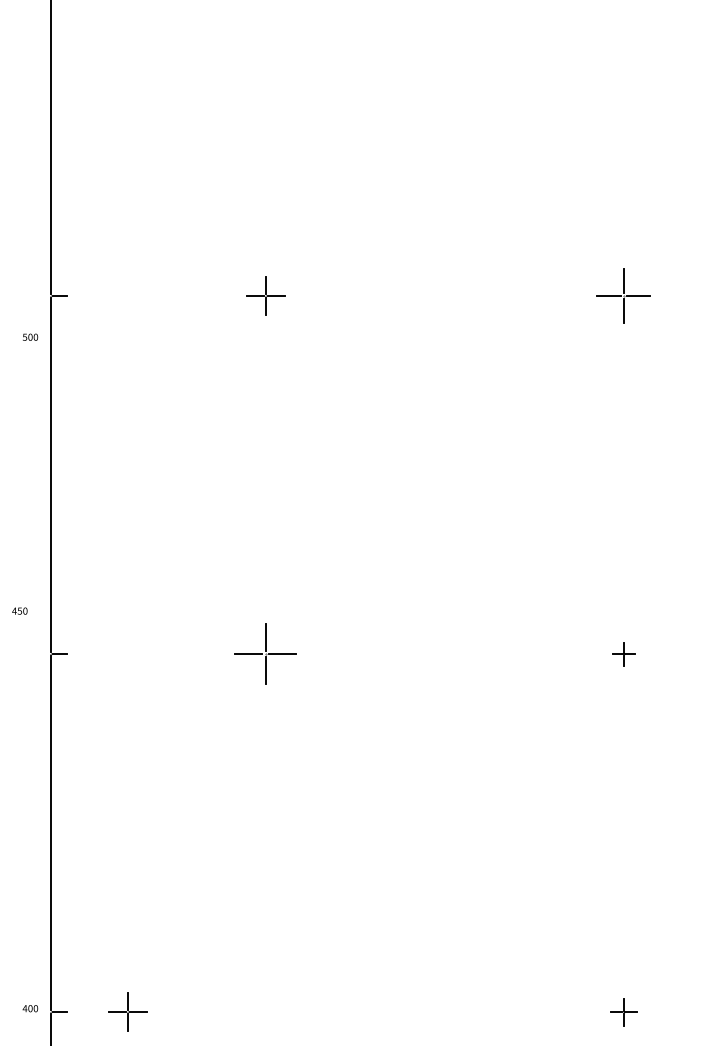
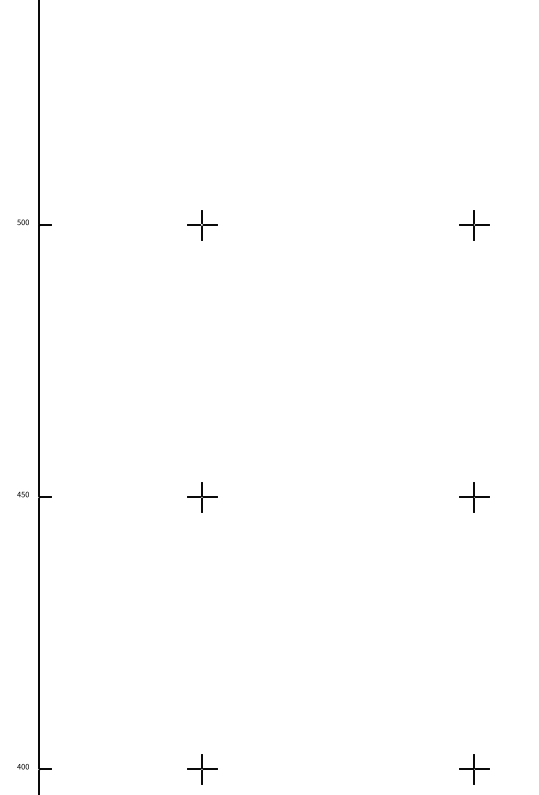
part: (624, 296) -> (474, 225), size x0.71
text: (29, 337) -> (22, 222), moved
text: (19, 611) -> (22, 494), moved
part: (266, 654) -> (202, 497), size x0.62
part: (624, 654) -> (474, 497), size x1.67
part: (128, 1012) -> (202, 769), moved
part: (624, 1012) -> (474, 769), size x1.43

